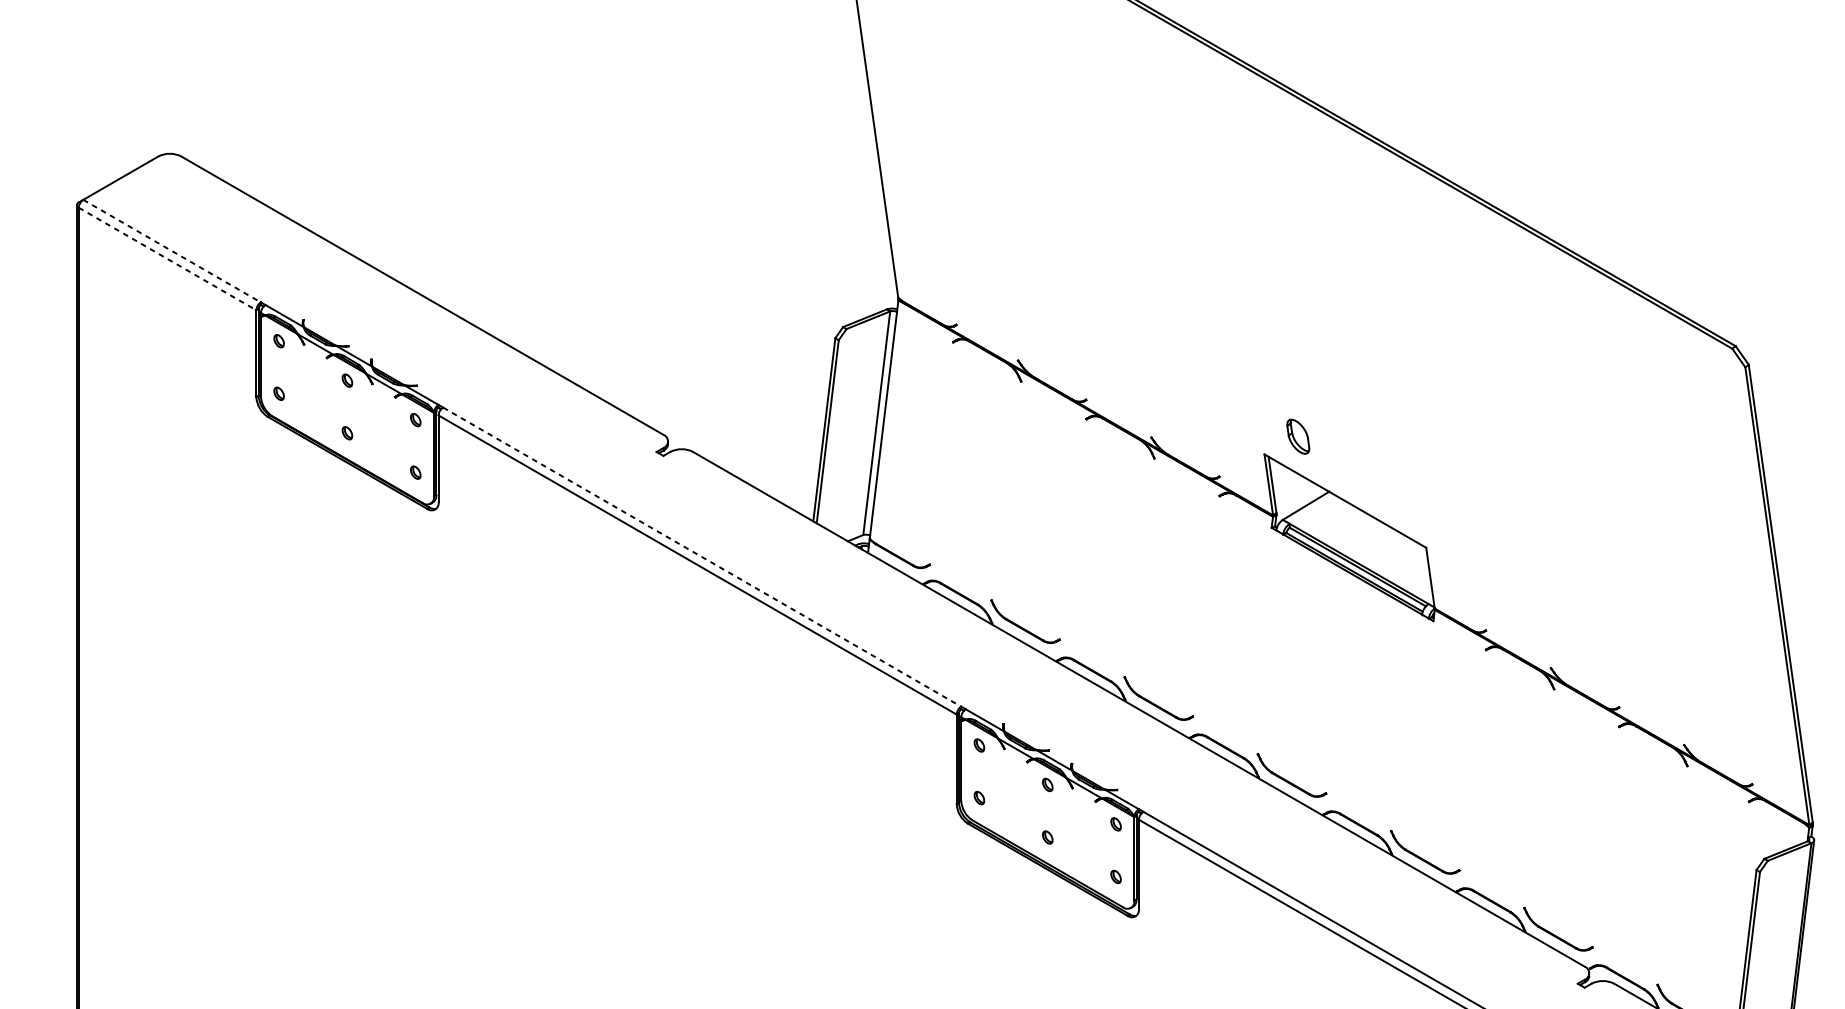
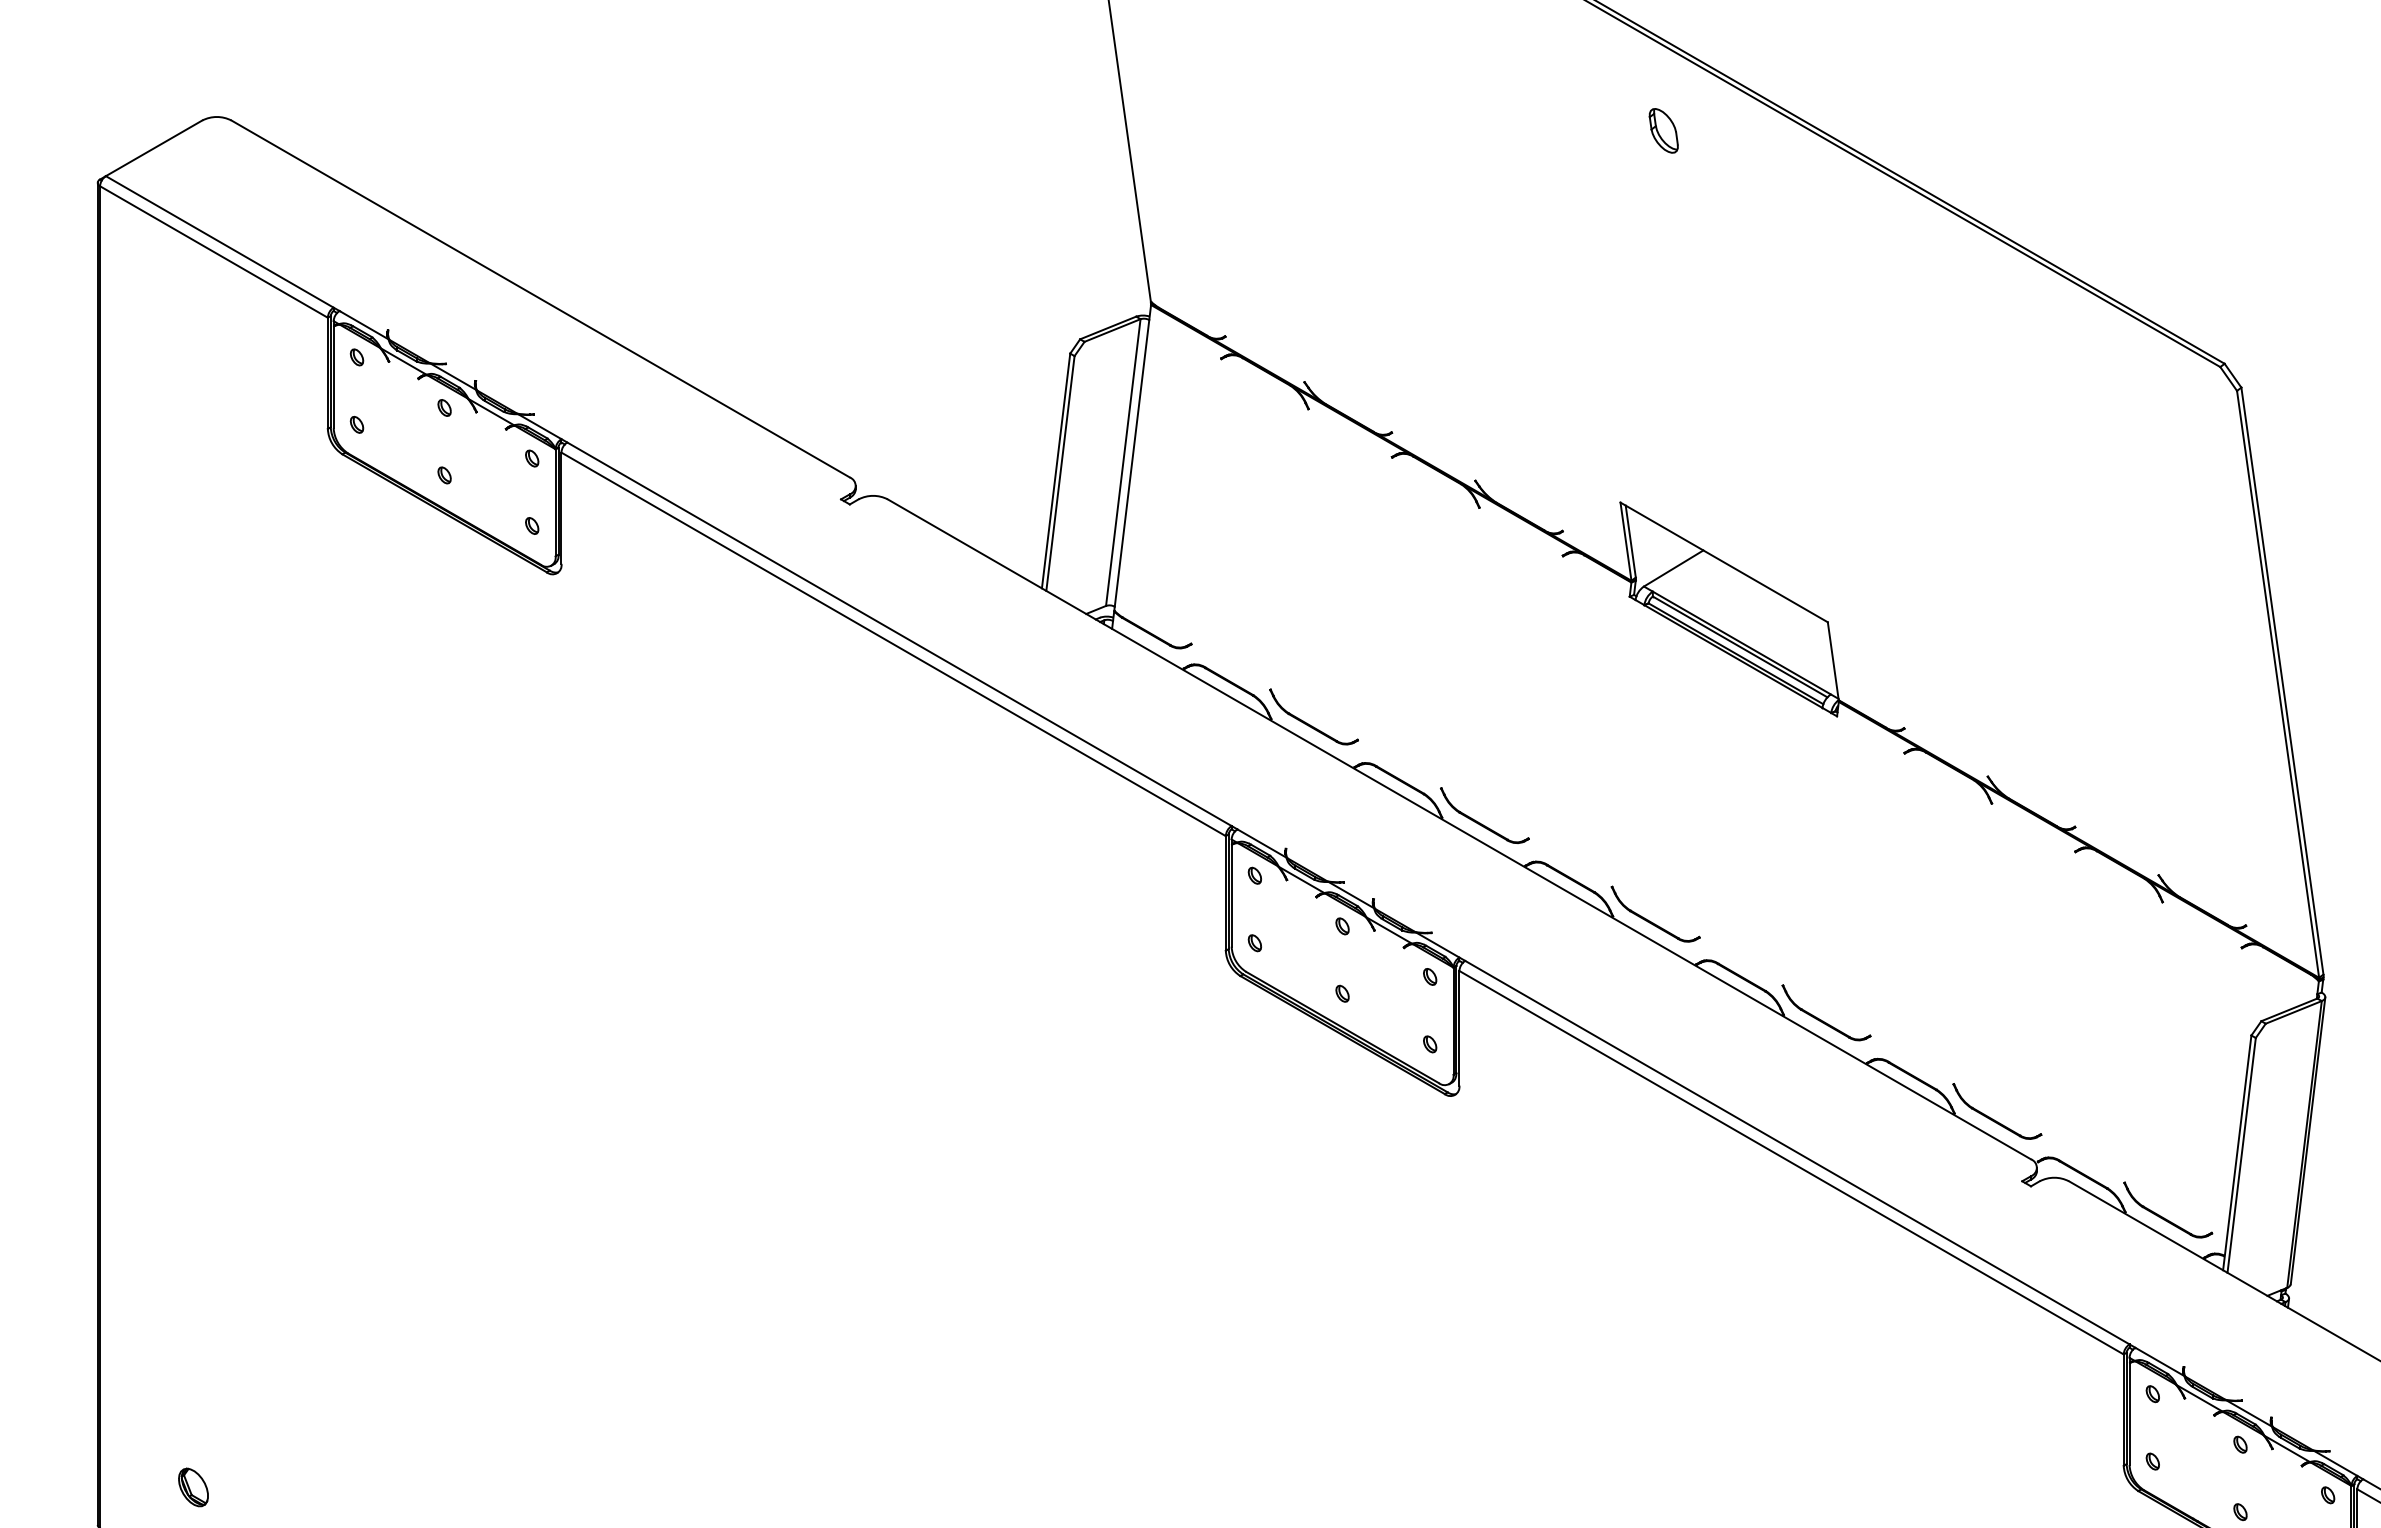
line: (171, 250) -> (219, 241), dashed -> solid
line: (167, 259) -> (213, 252), dashed -> solid
part: (1298, 436) -> (1663, 130), moved
line: (702, 557) -> (899, 634), dashed -> solid

